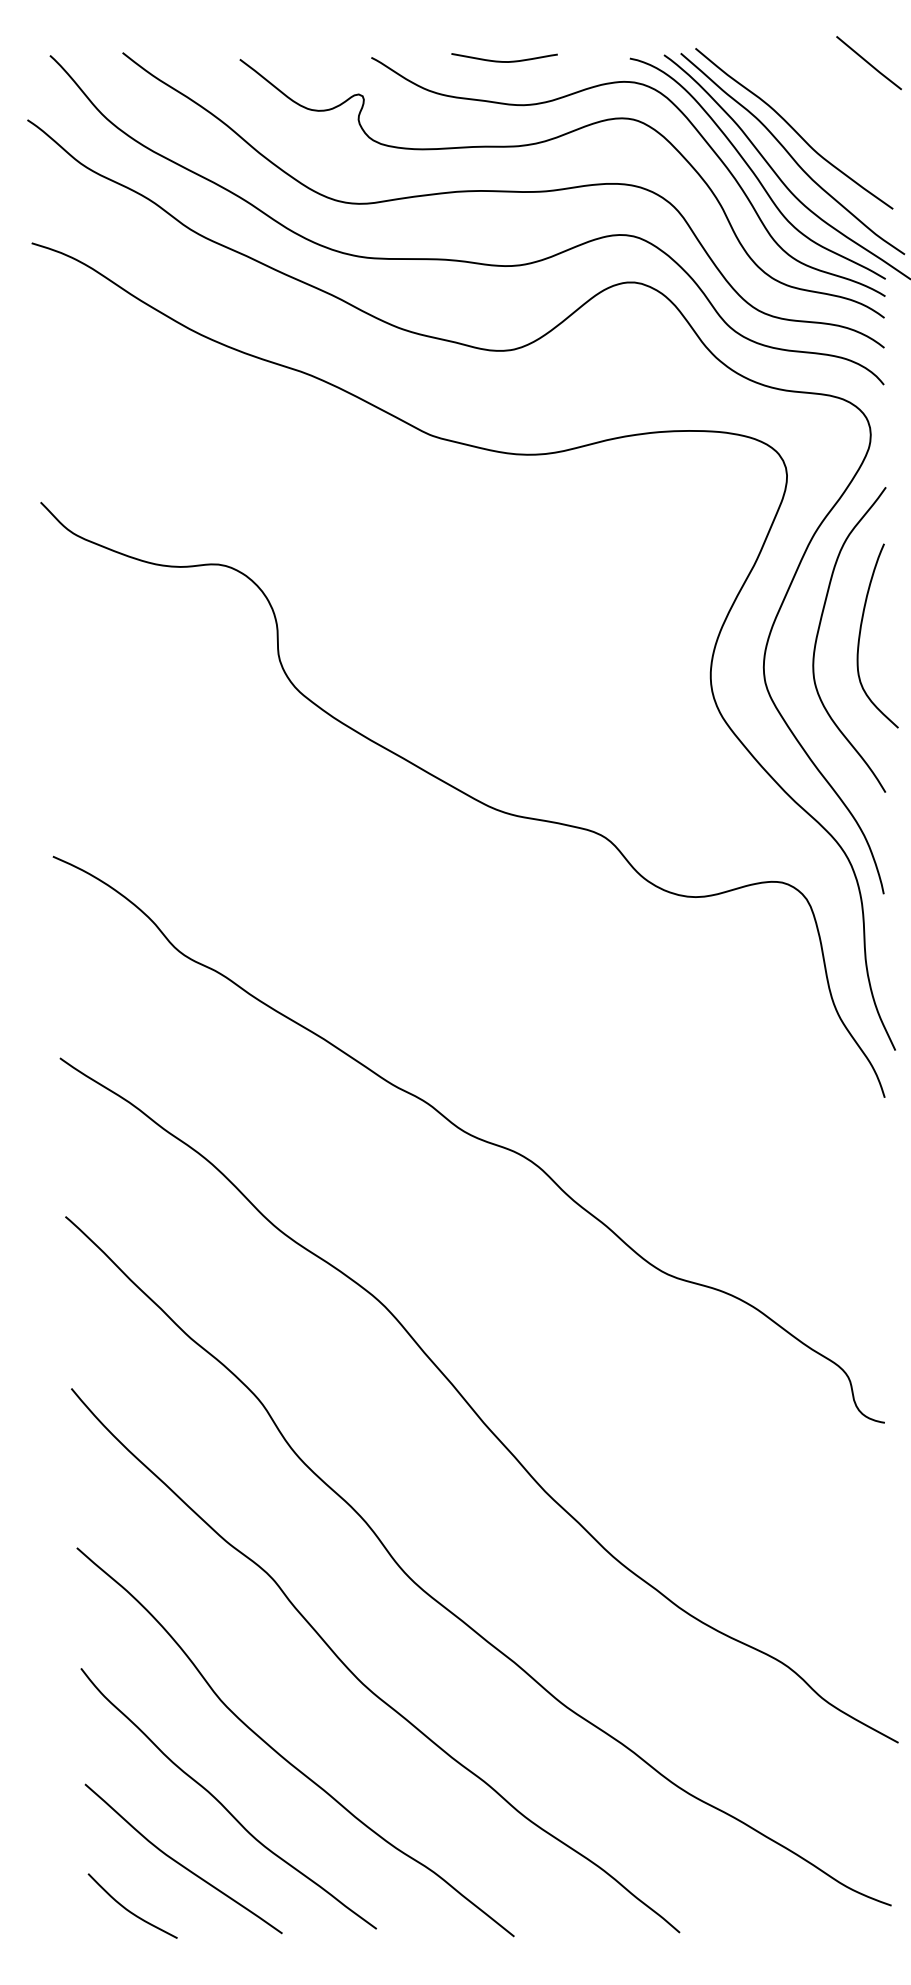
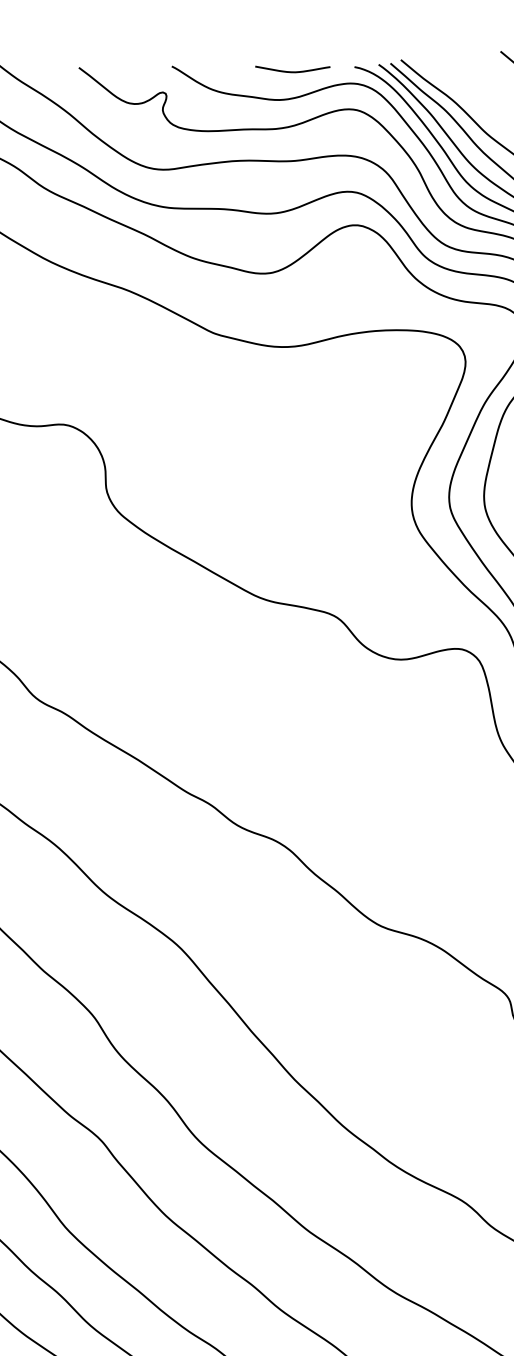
curve: (504, 61) -> (292, 71), moved

